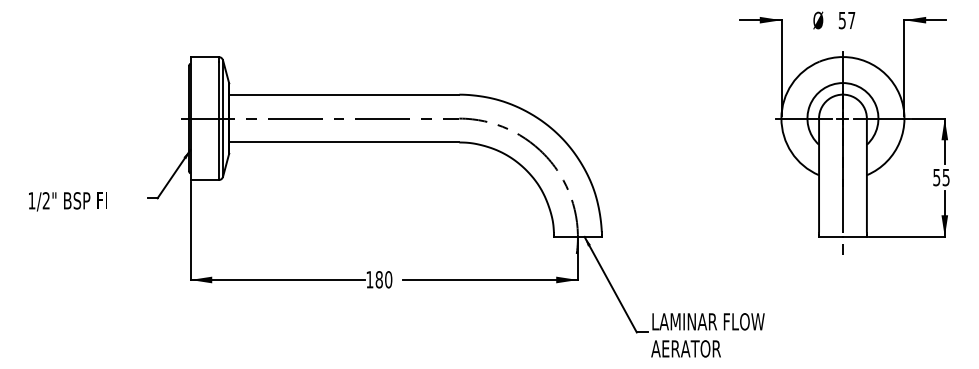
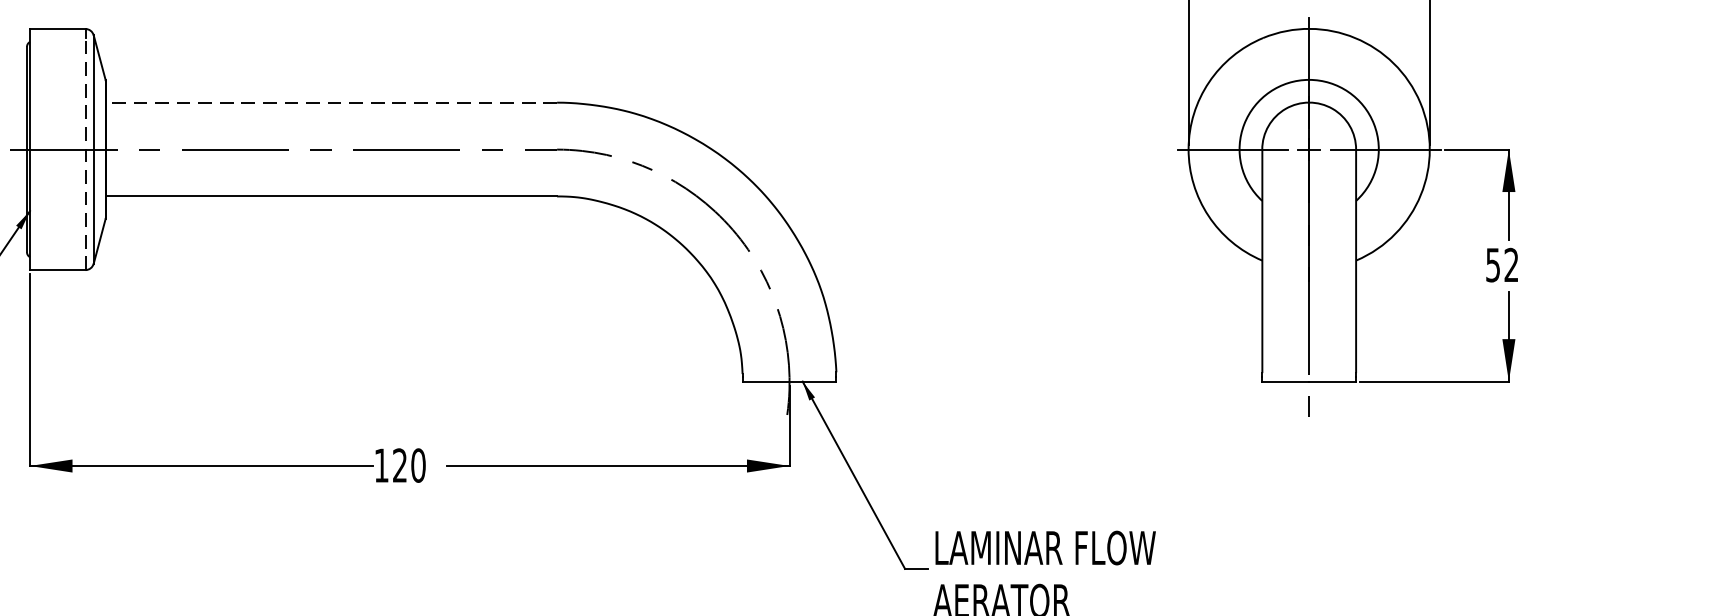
line: (343, 94) -> (329, 102), solid -> dashed
line: (218, 120) -> (84, 153), solid -> dashed
text: (945, 177) -> (1510, 265), 55 -> 52
text: (378, 279) -> (398, 465), 180 -> 120

